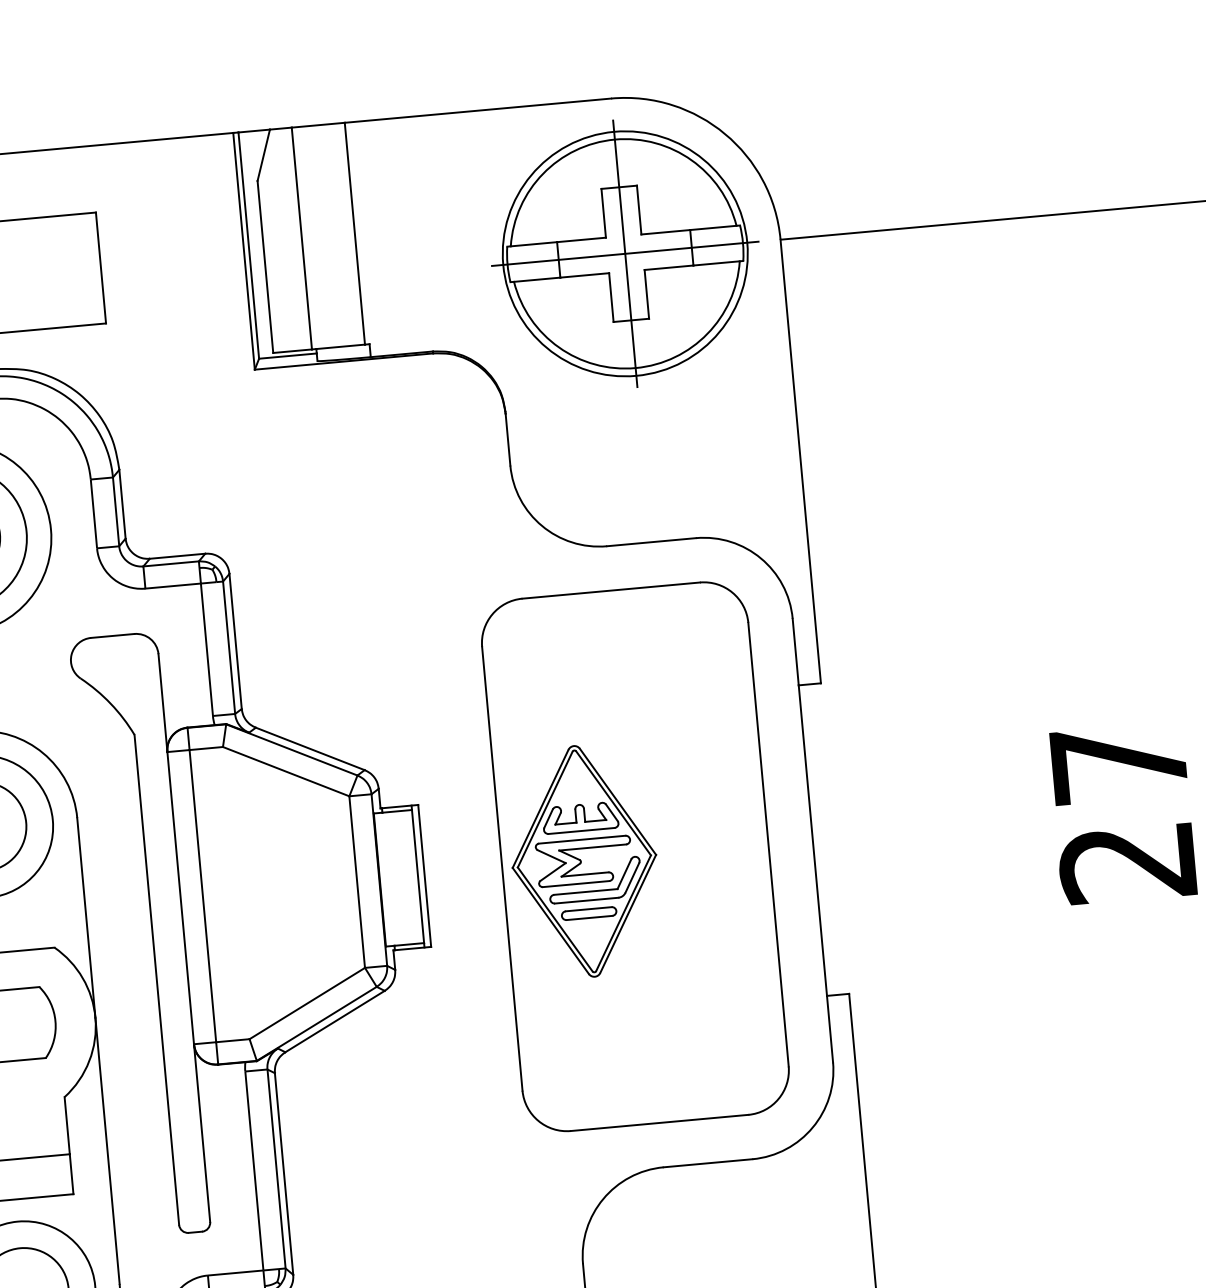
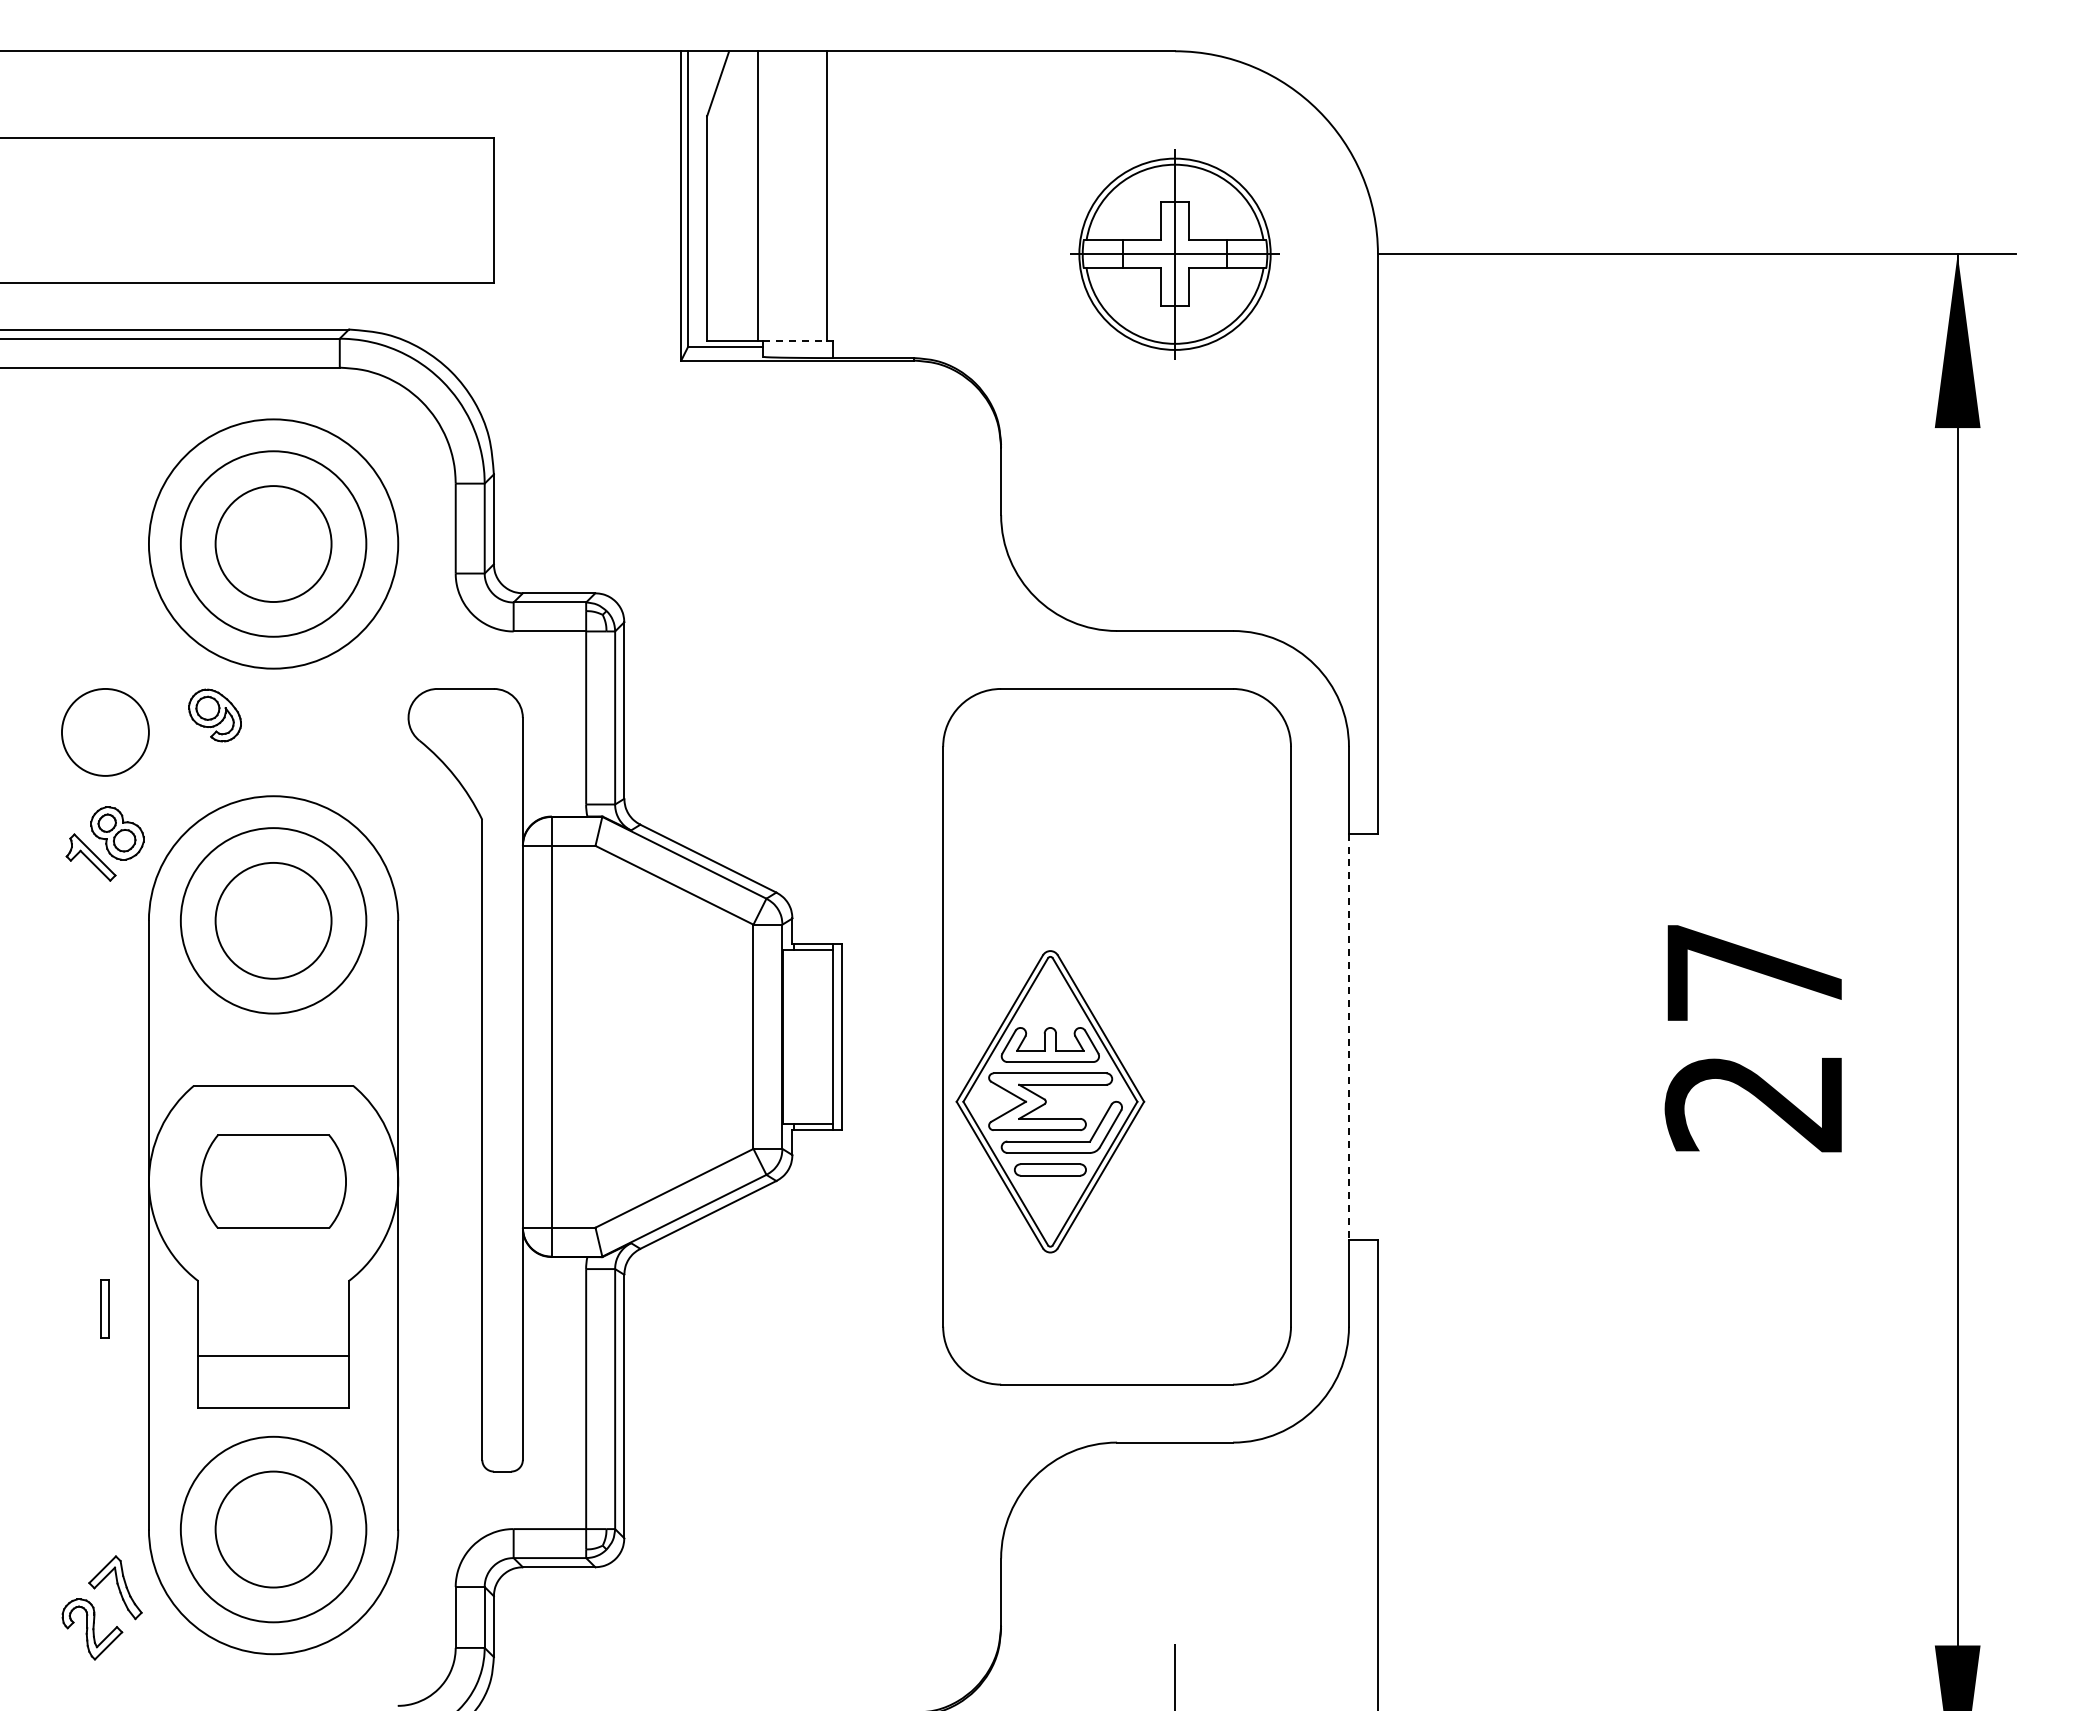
part: (624, 254) -> (1174, 254), size x0.6
line: (340, 347) -> (795, 341), solid -> dashed
line: (812, 840) -> (1348, 1036), solid -> dashed
part: (584, 861) -> (1050, 1101), moved

